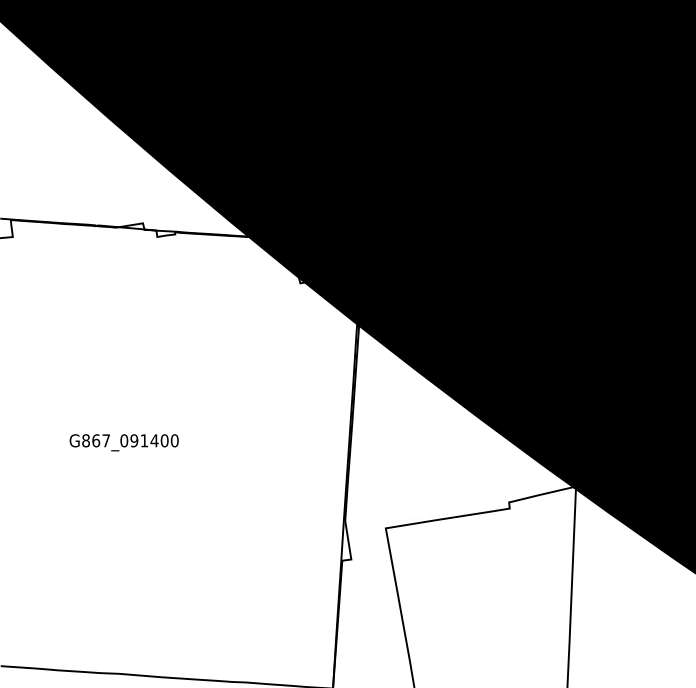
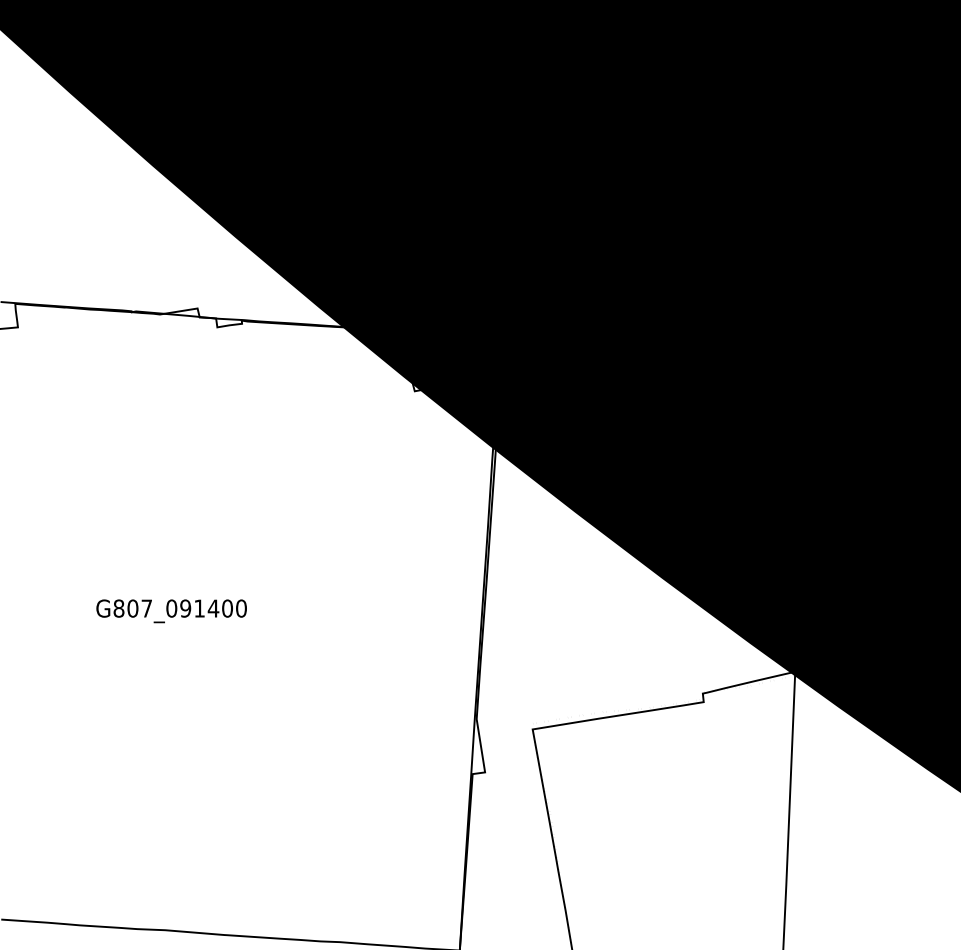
text: (95, 440) -> (132, 608), G867_091400 -> G807_091400

